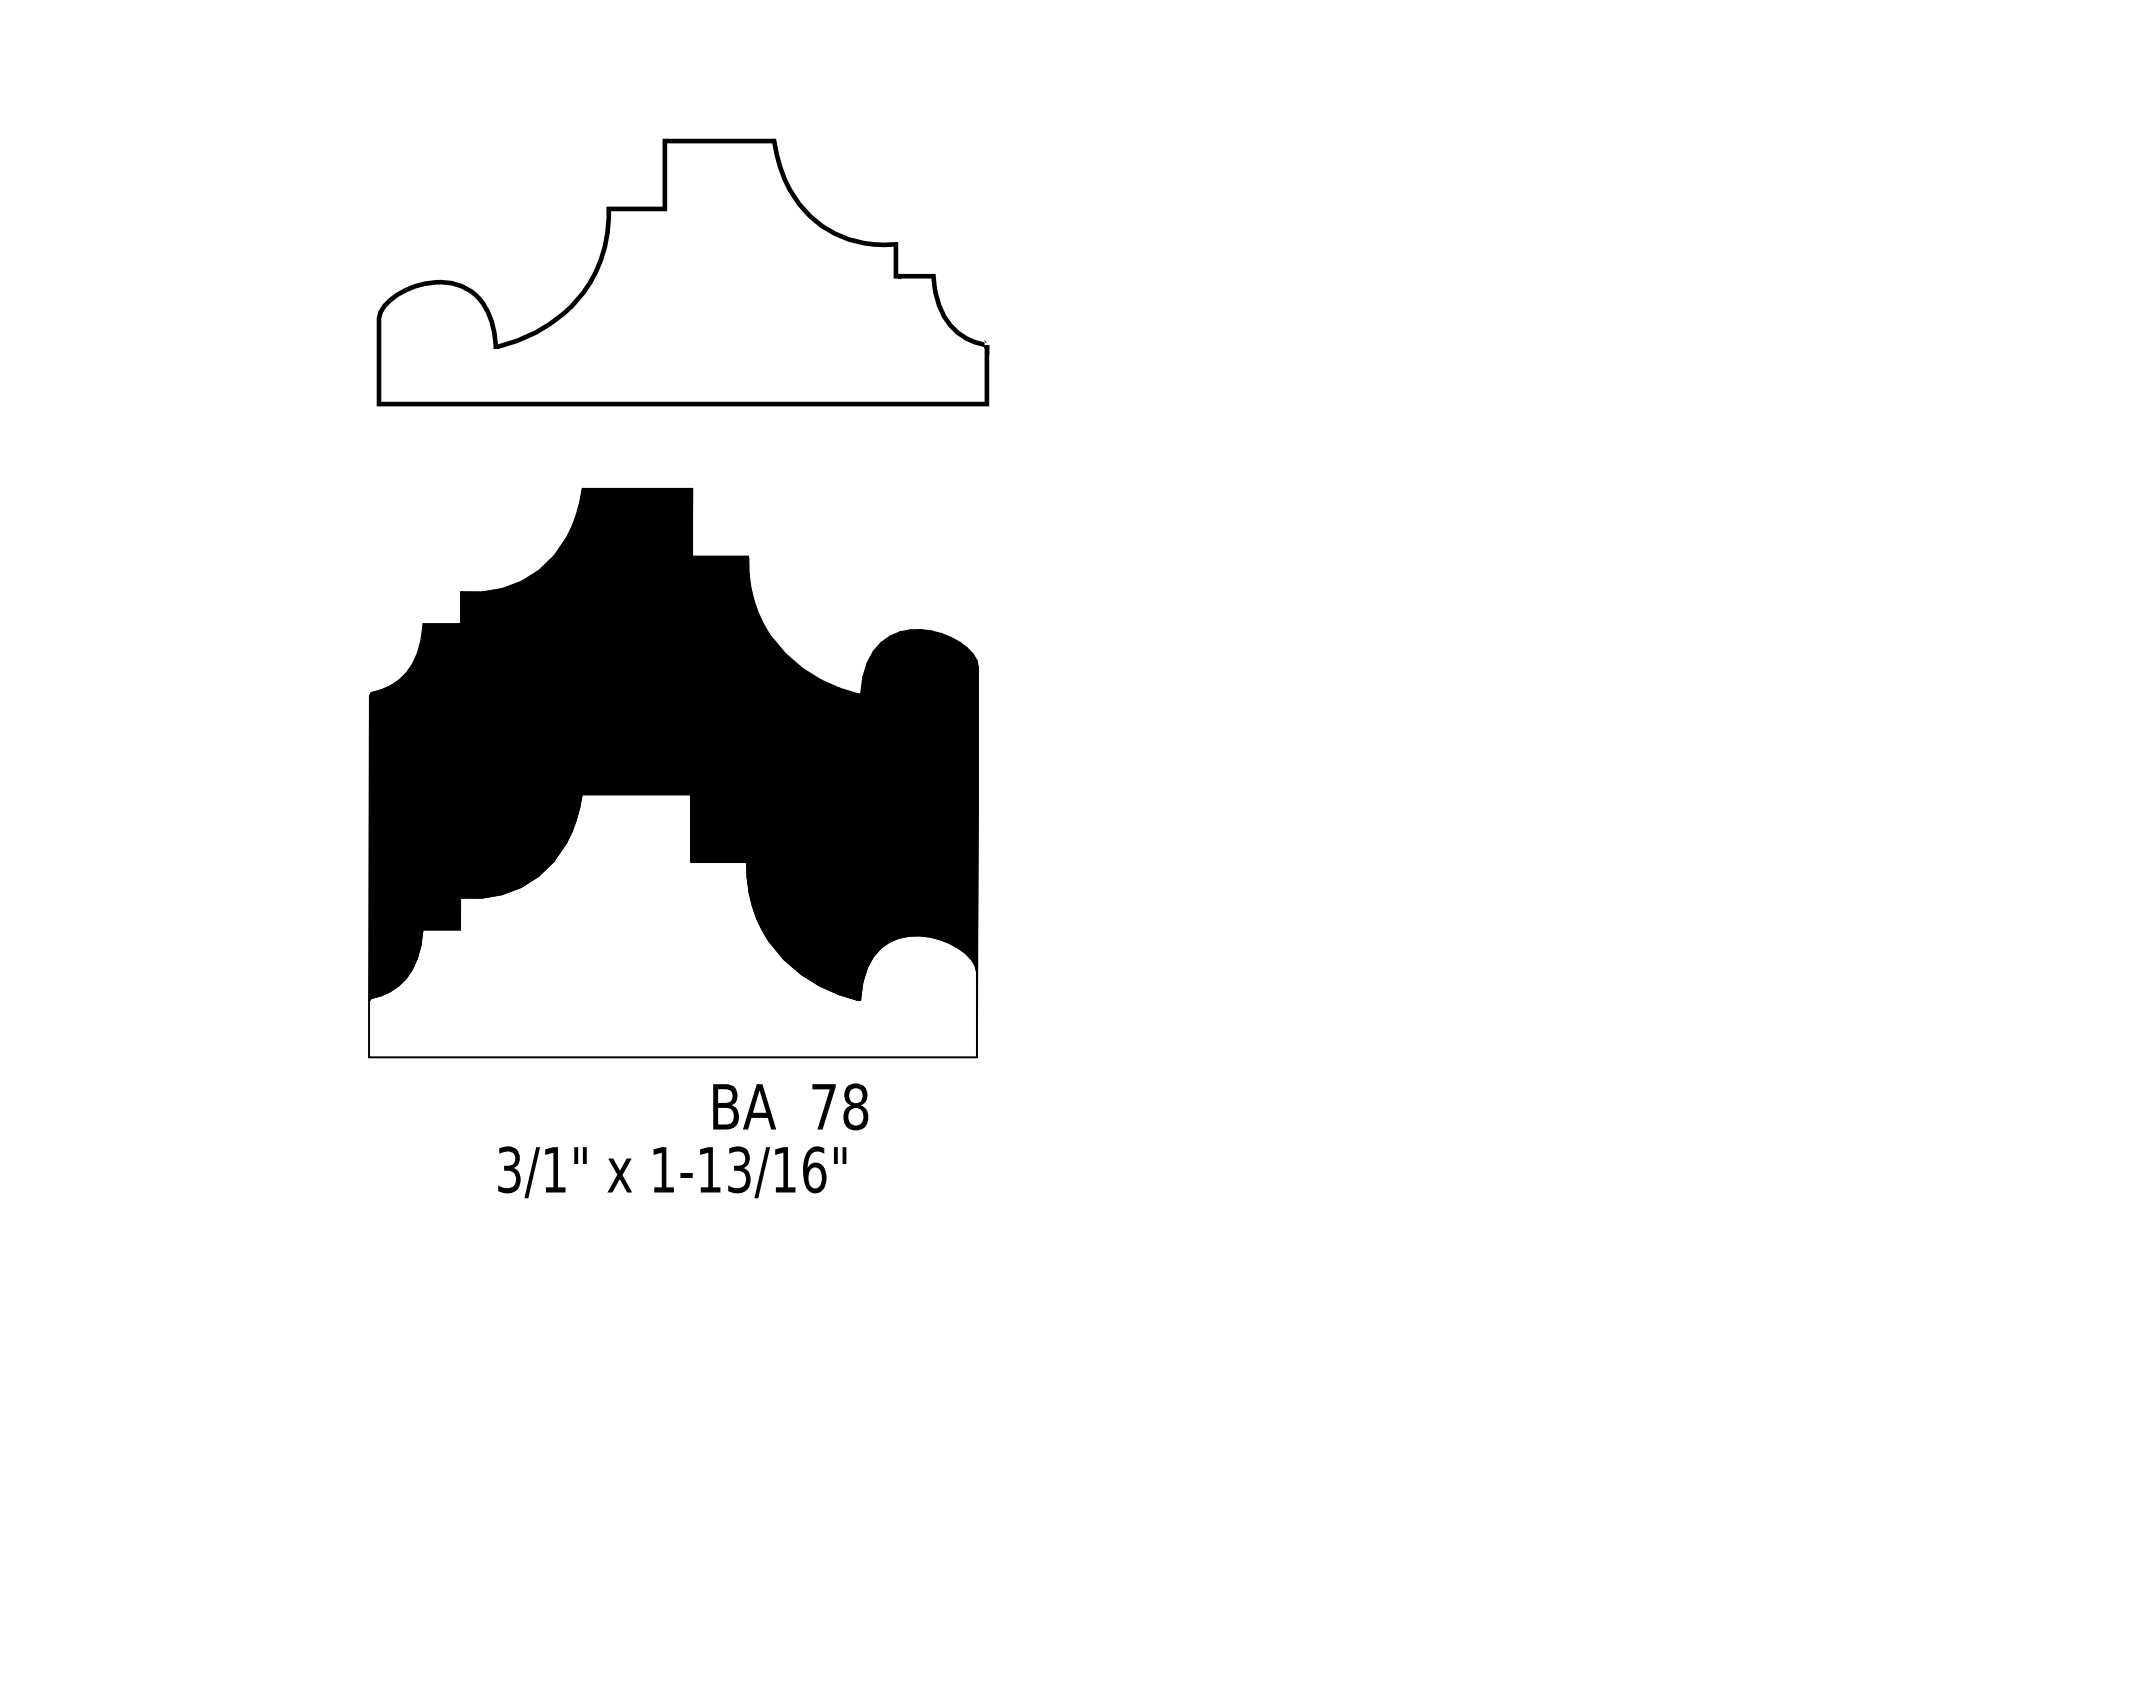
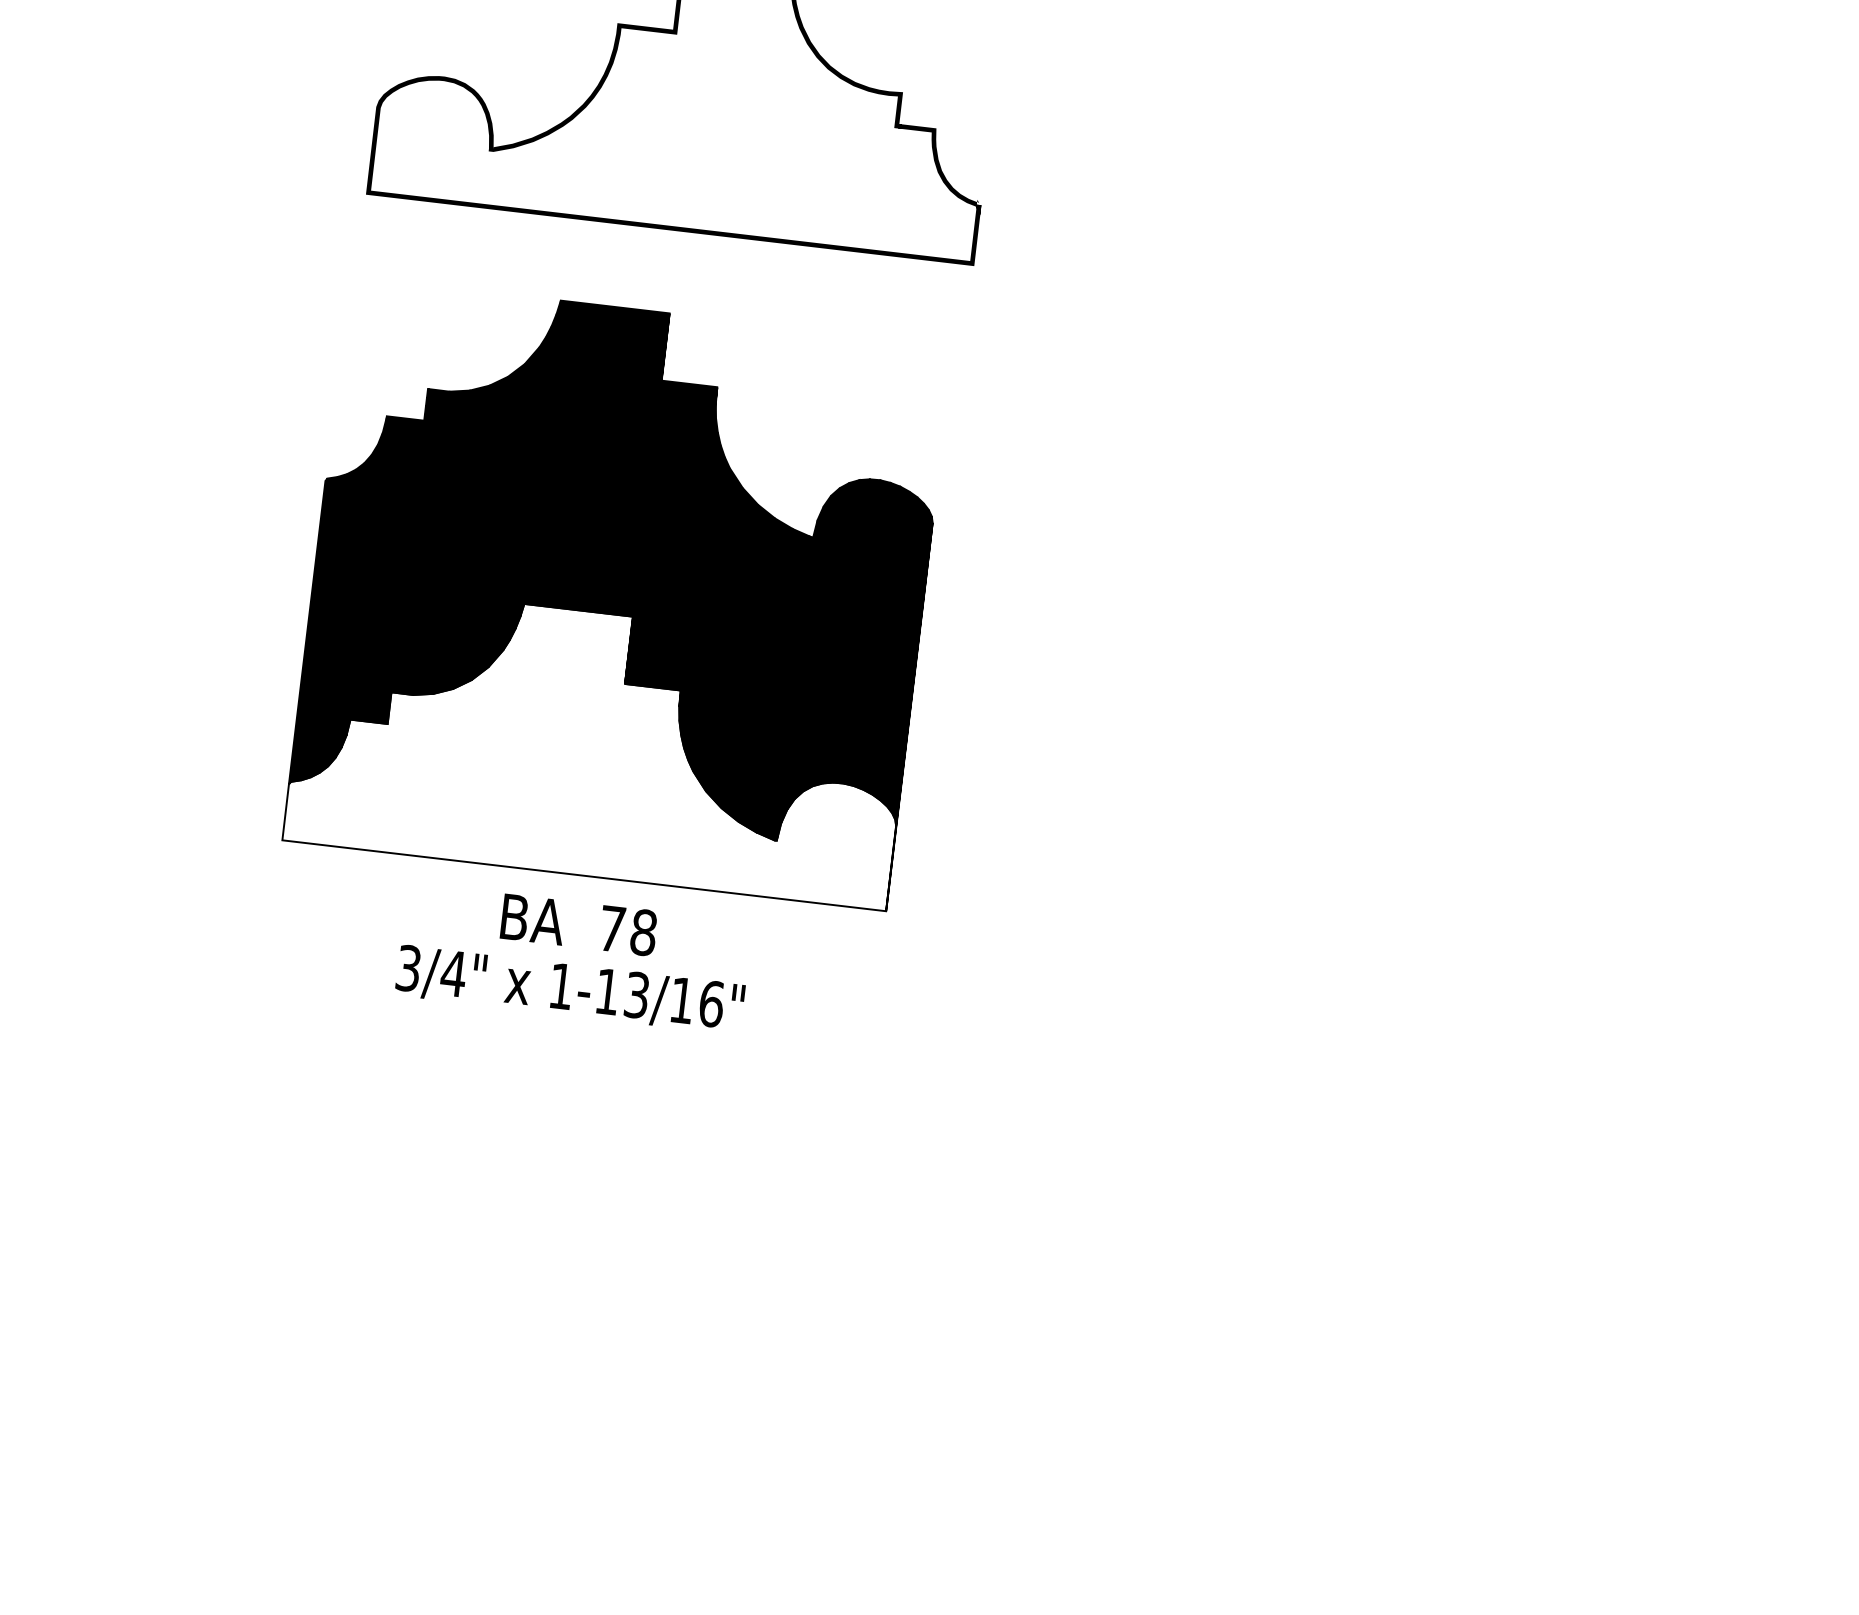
text: (790, 1106) -> (579, 924), moved
text: (554, 1169) -> (453, 973), 3/1" -> 3/4"

